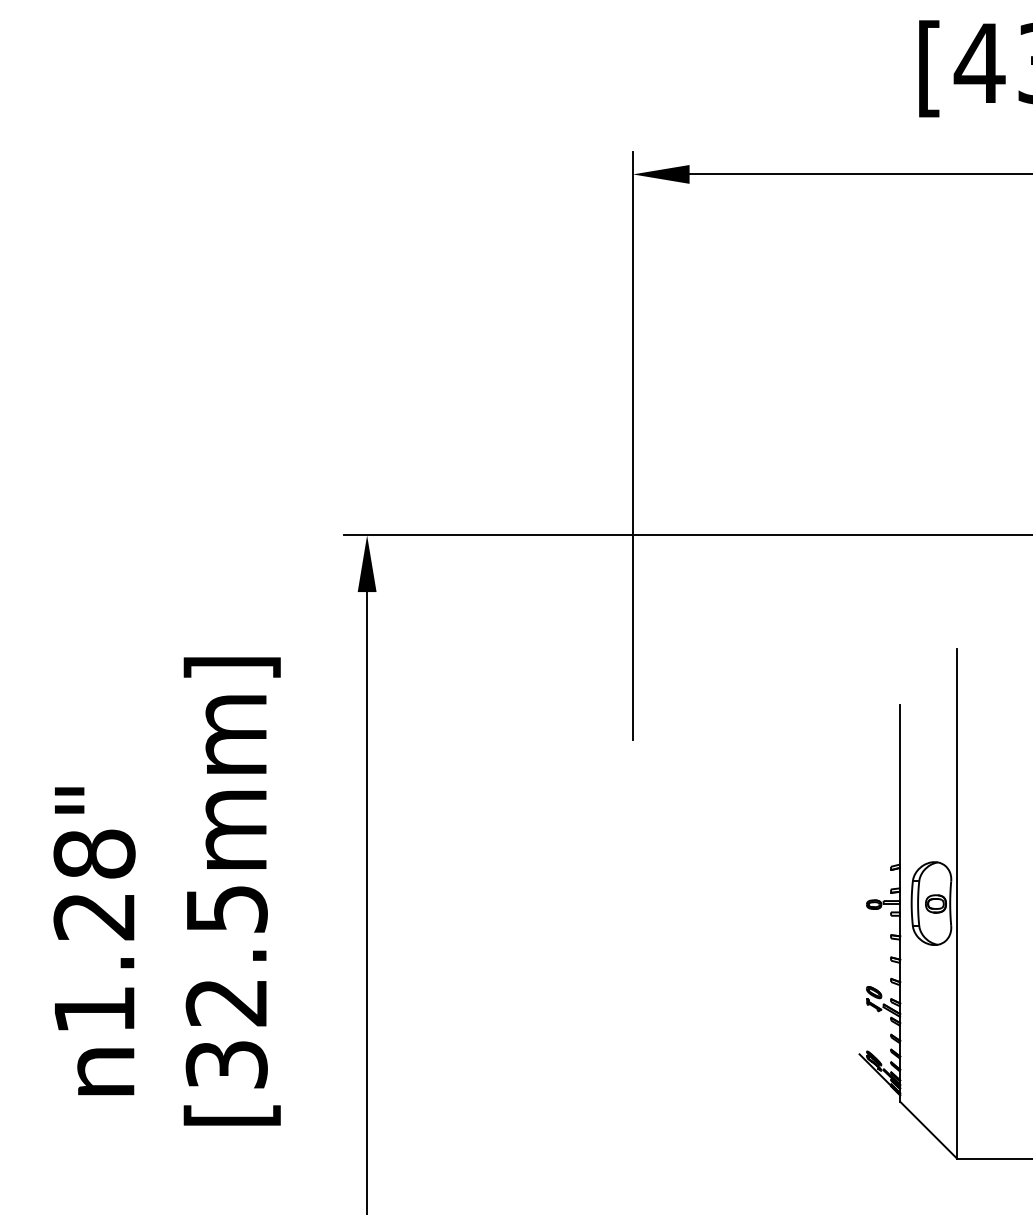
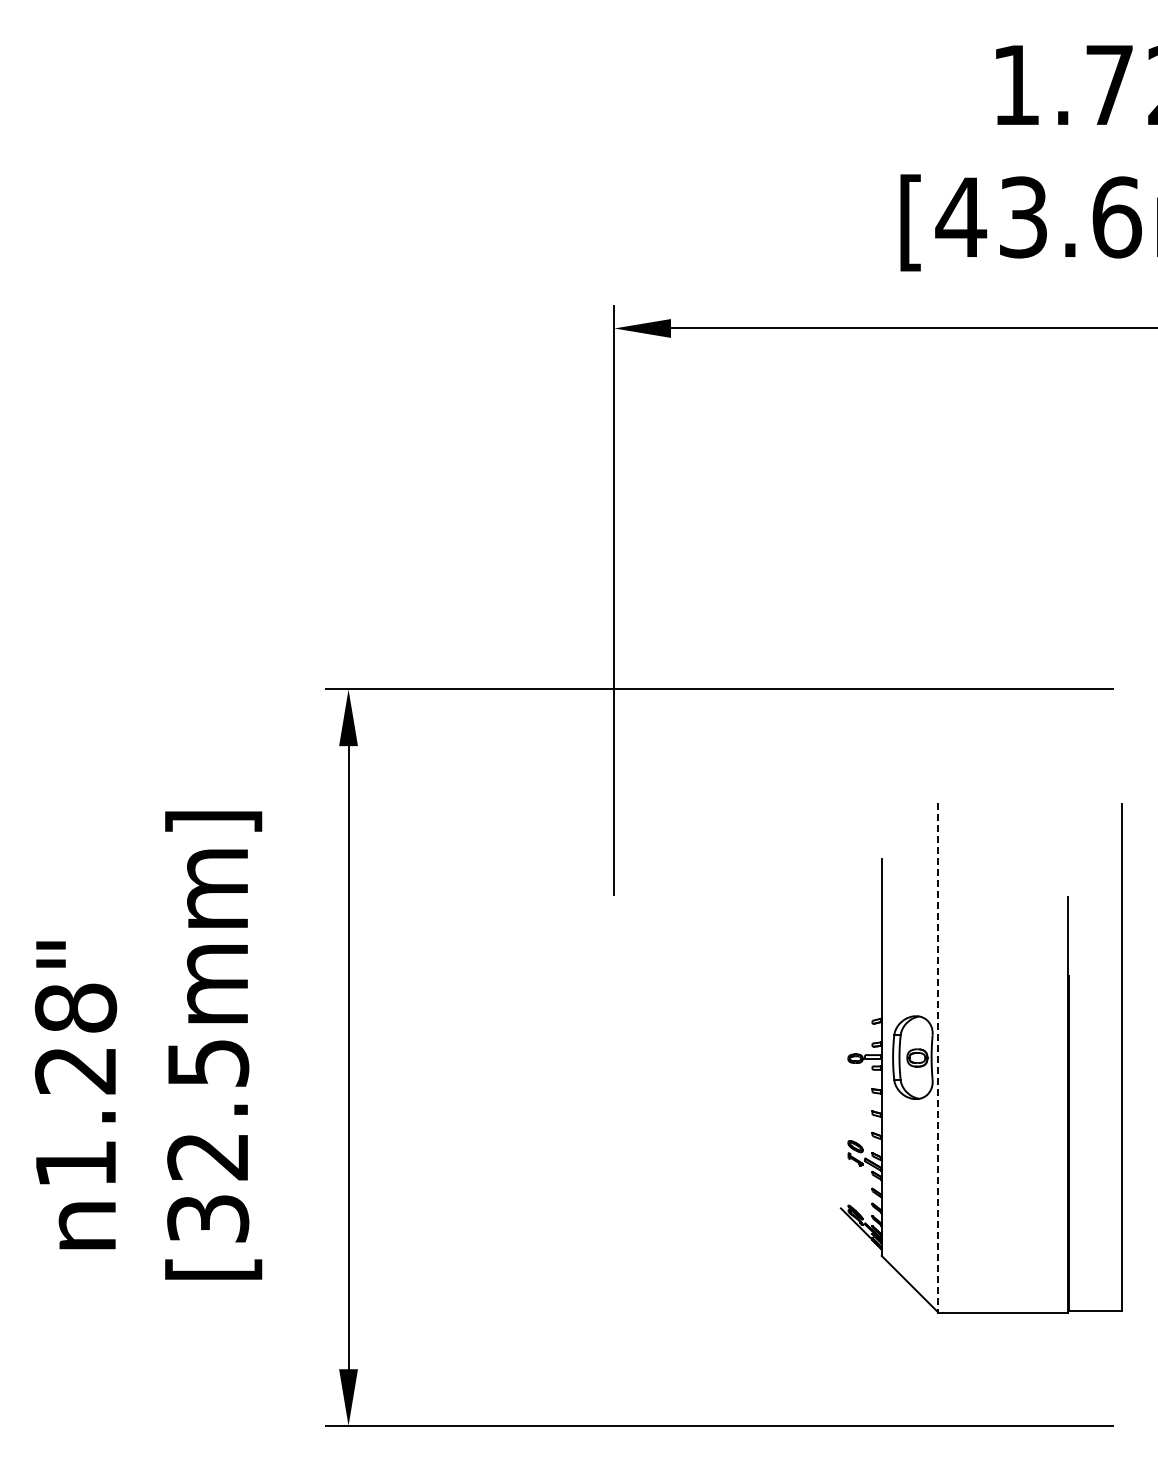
line: (957, 903) -> (938, 1057), solid -> dashed

